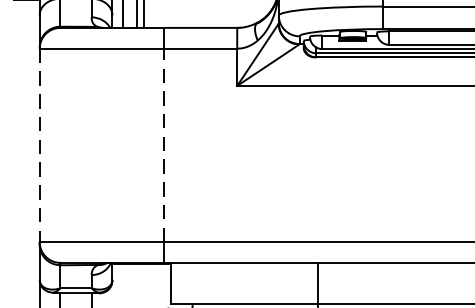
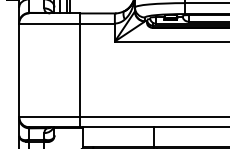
line: (40, 145) -> (19, 70), dashed -> solid
line: (164, 145) -> (79, 70), dashed -> solid

